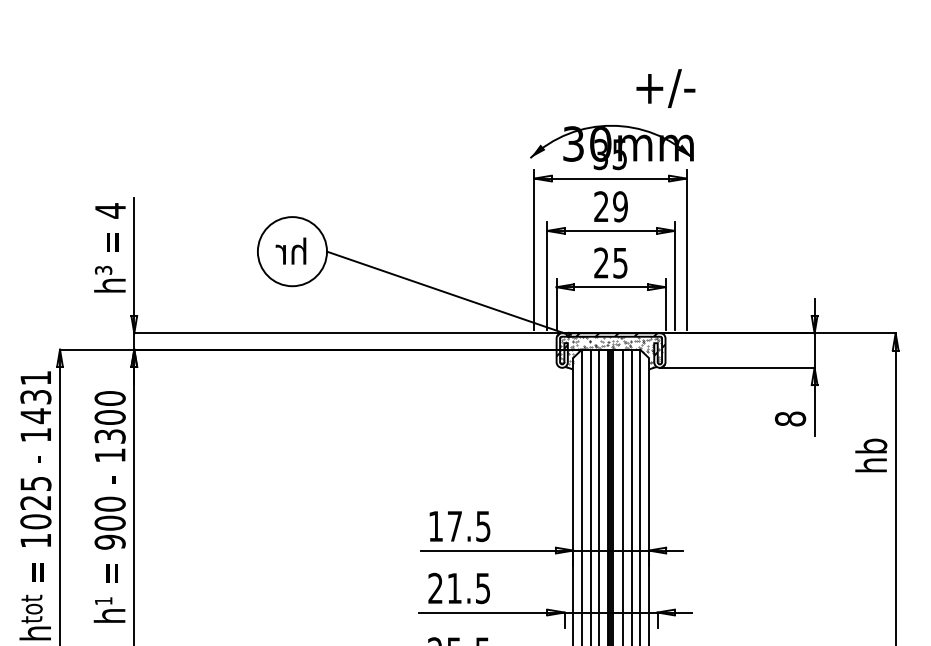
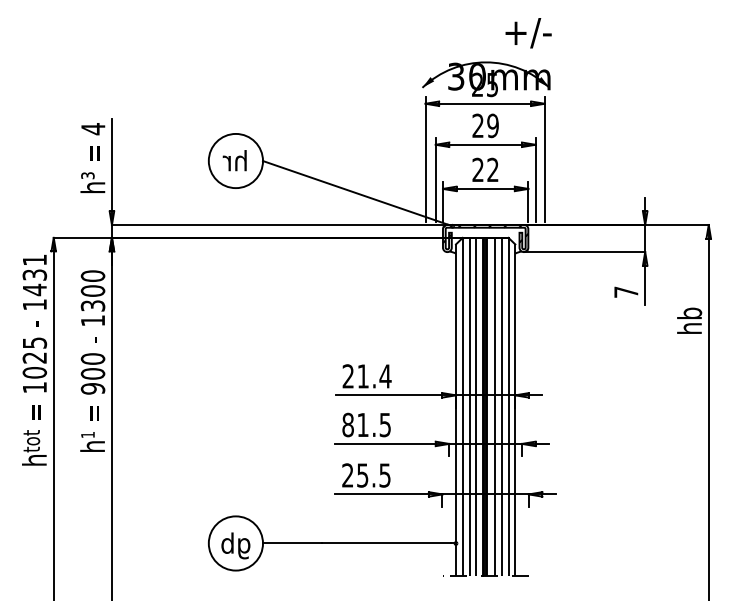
text: (600, 155) -> (477, 85), 35 -> 25
text: (619, 262) -> (492, 169), 25 -> 22
hatch: (610, 351) -> (485, 239), removed
text: (790, 418) -> (626, 291), 8 -> 7
text: (459, 526) -> (366, 376), 17.5 -> 21.4
text: (434, 587) -> (347, 424), 21.5 -> 81.5

